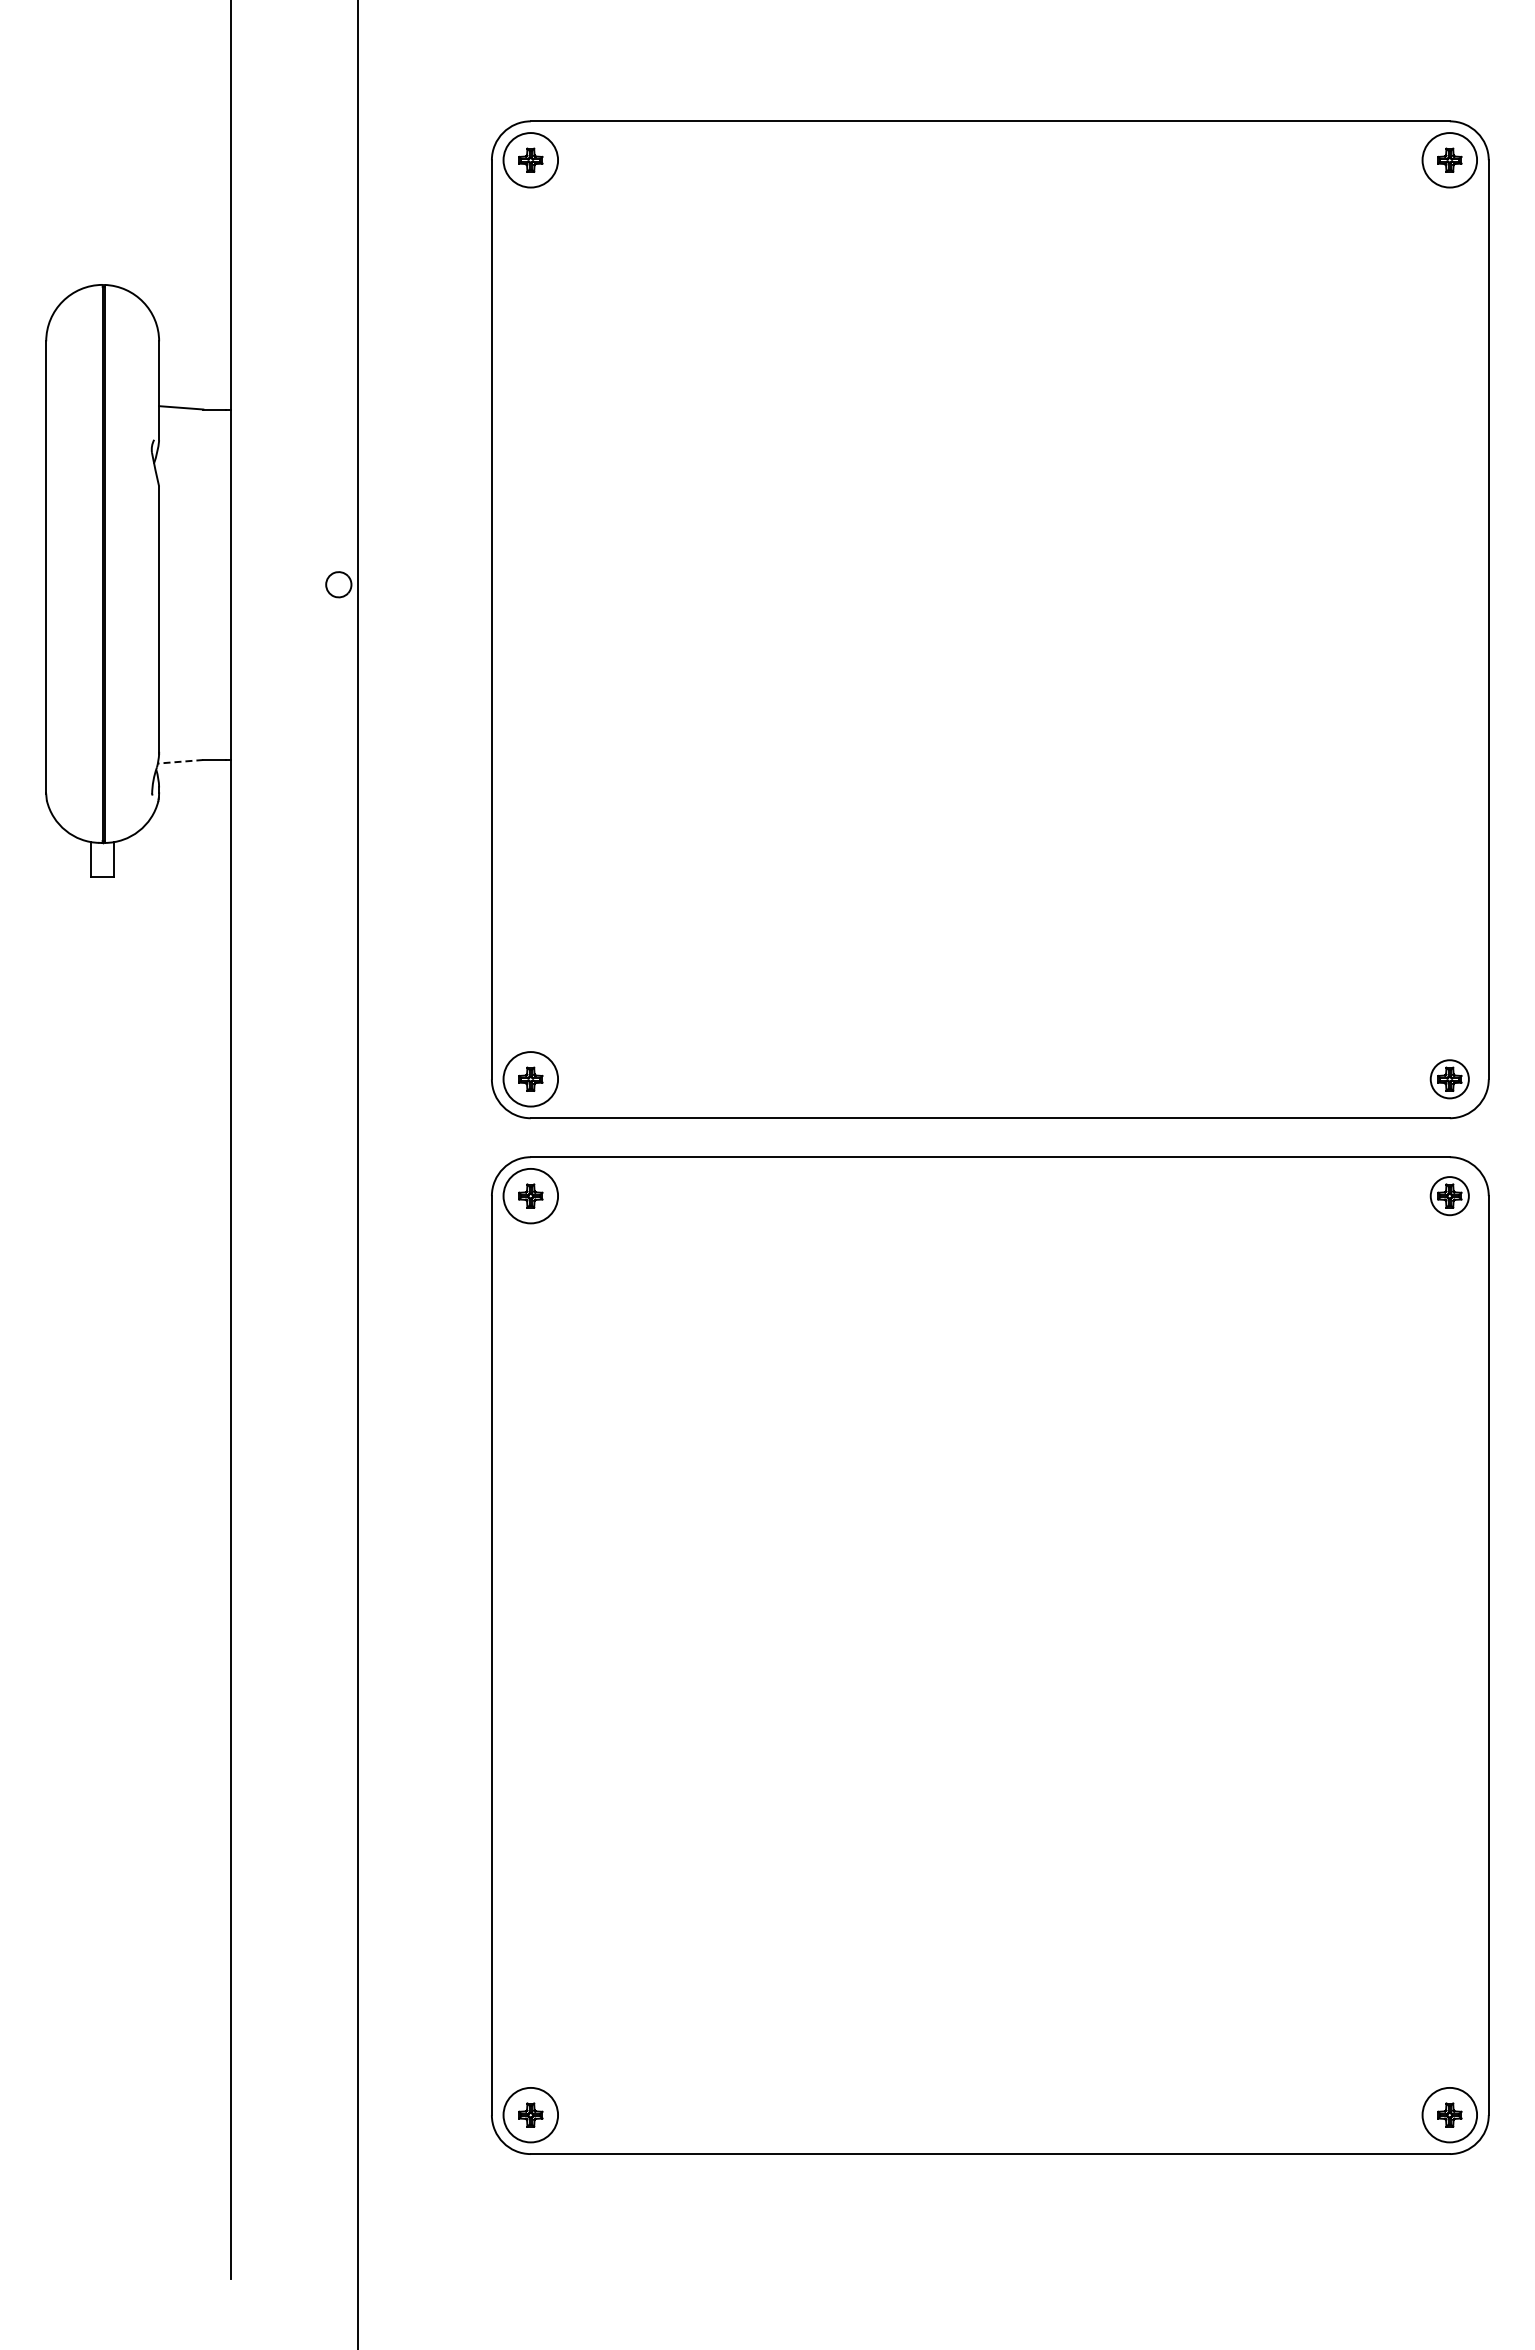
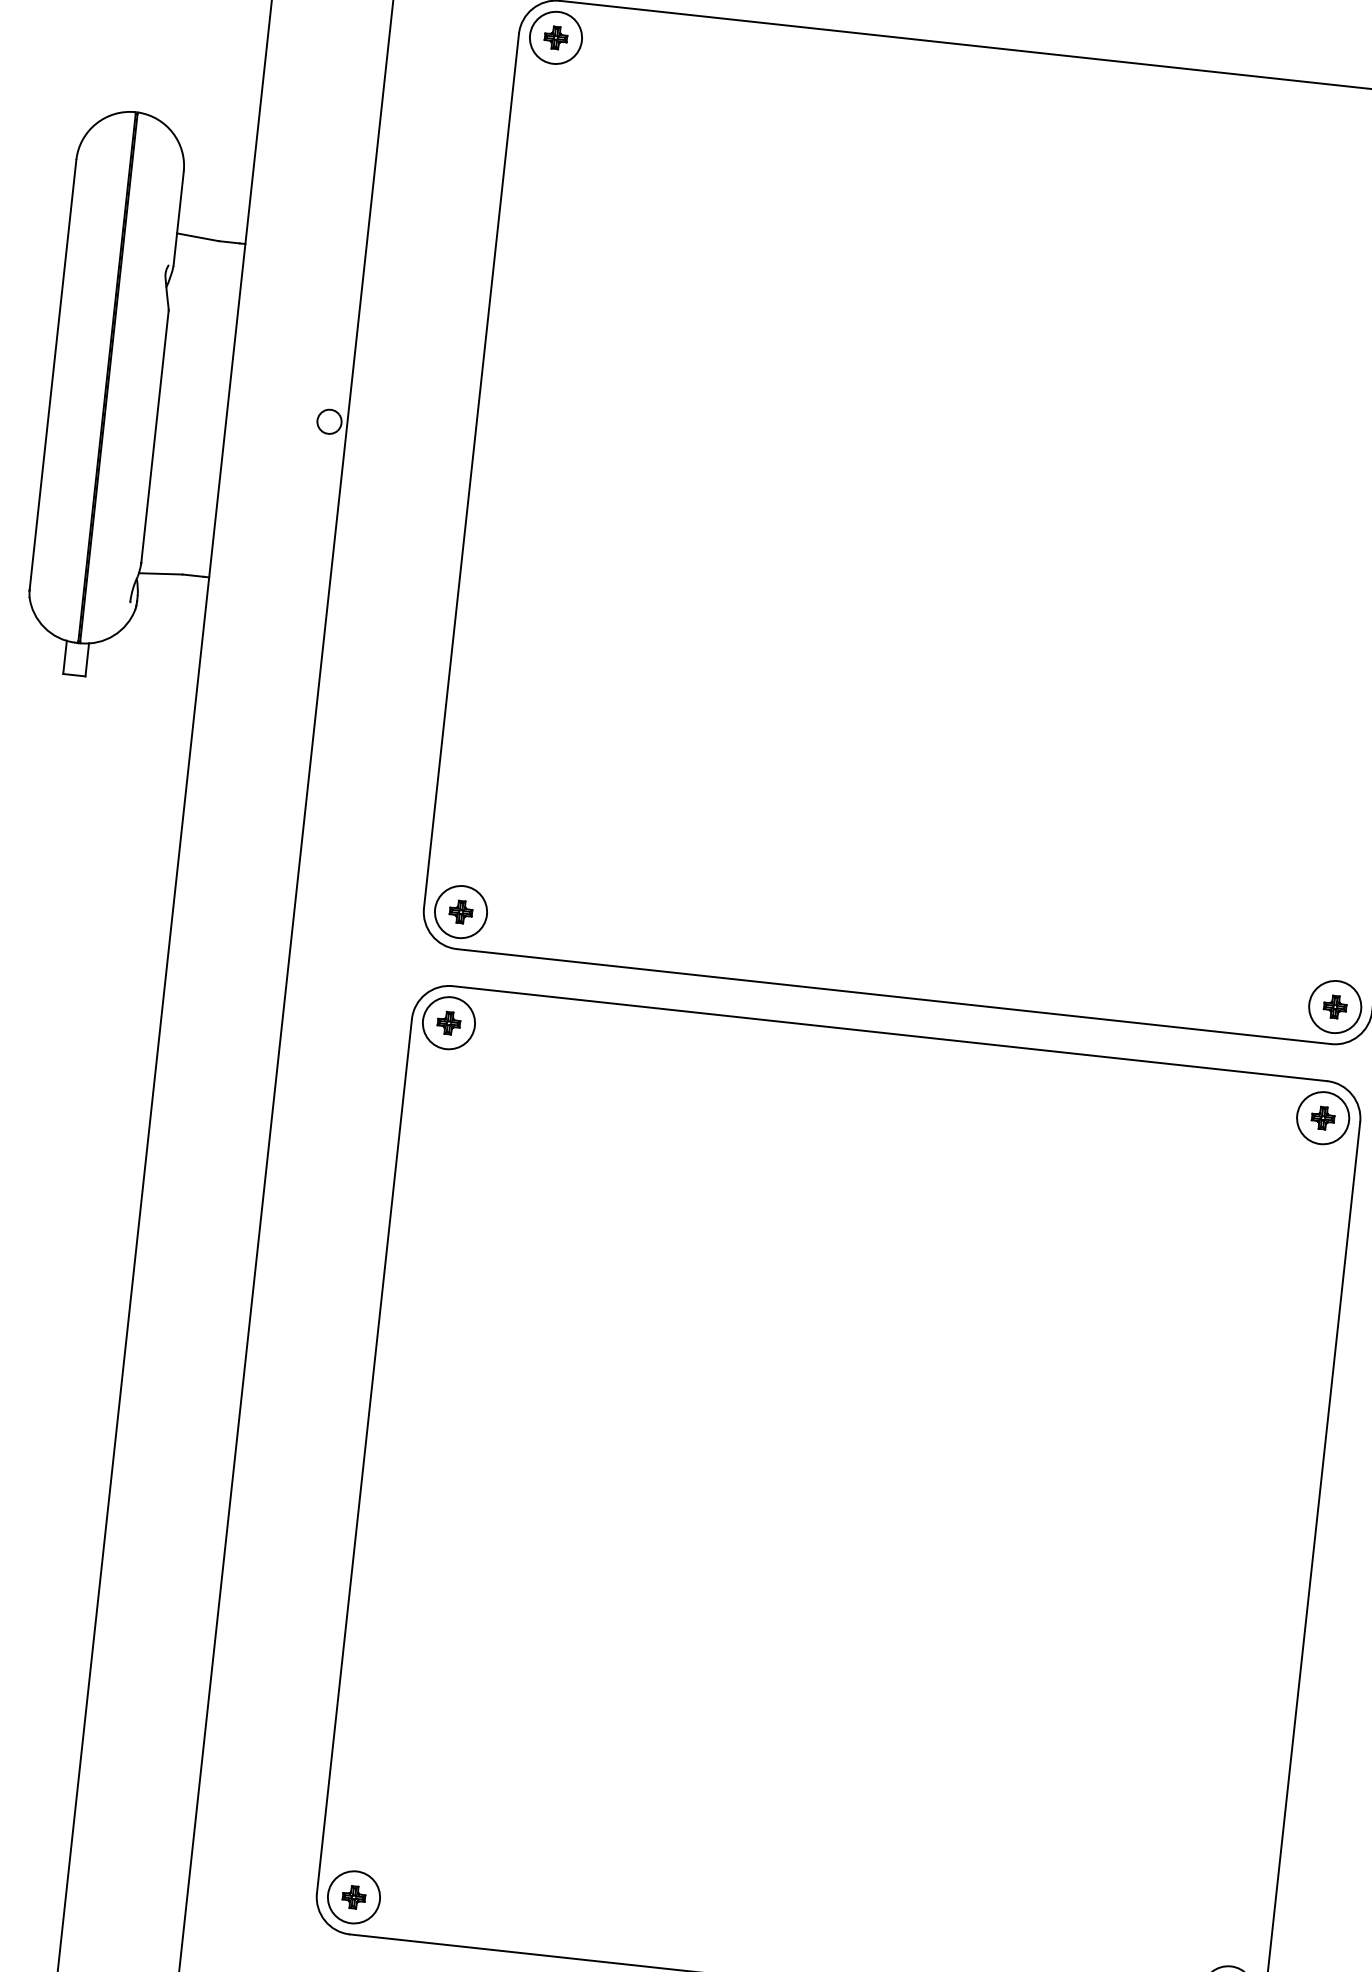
line: (180, 761) -> (160, 573), dashed -> solid
circle: (1449, 1079) -> (1334, 1007), size x1.43
circle: (1449, 1195) -> (1322, 1117), size x1.43

